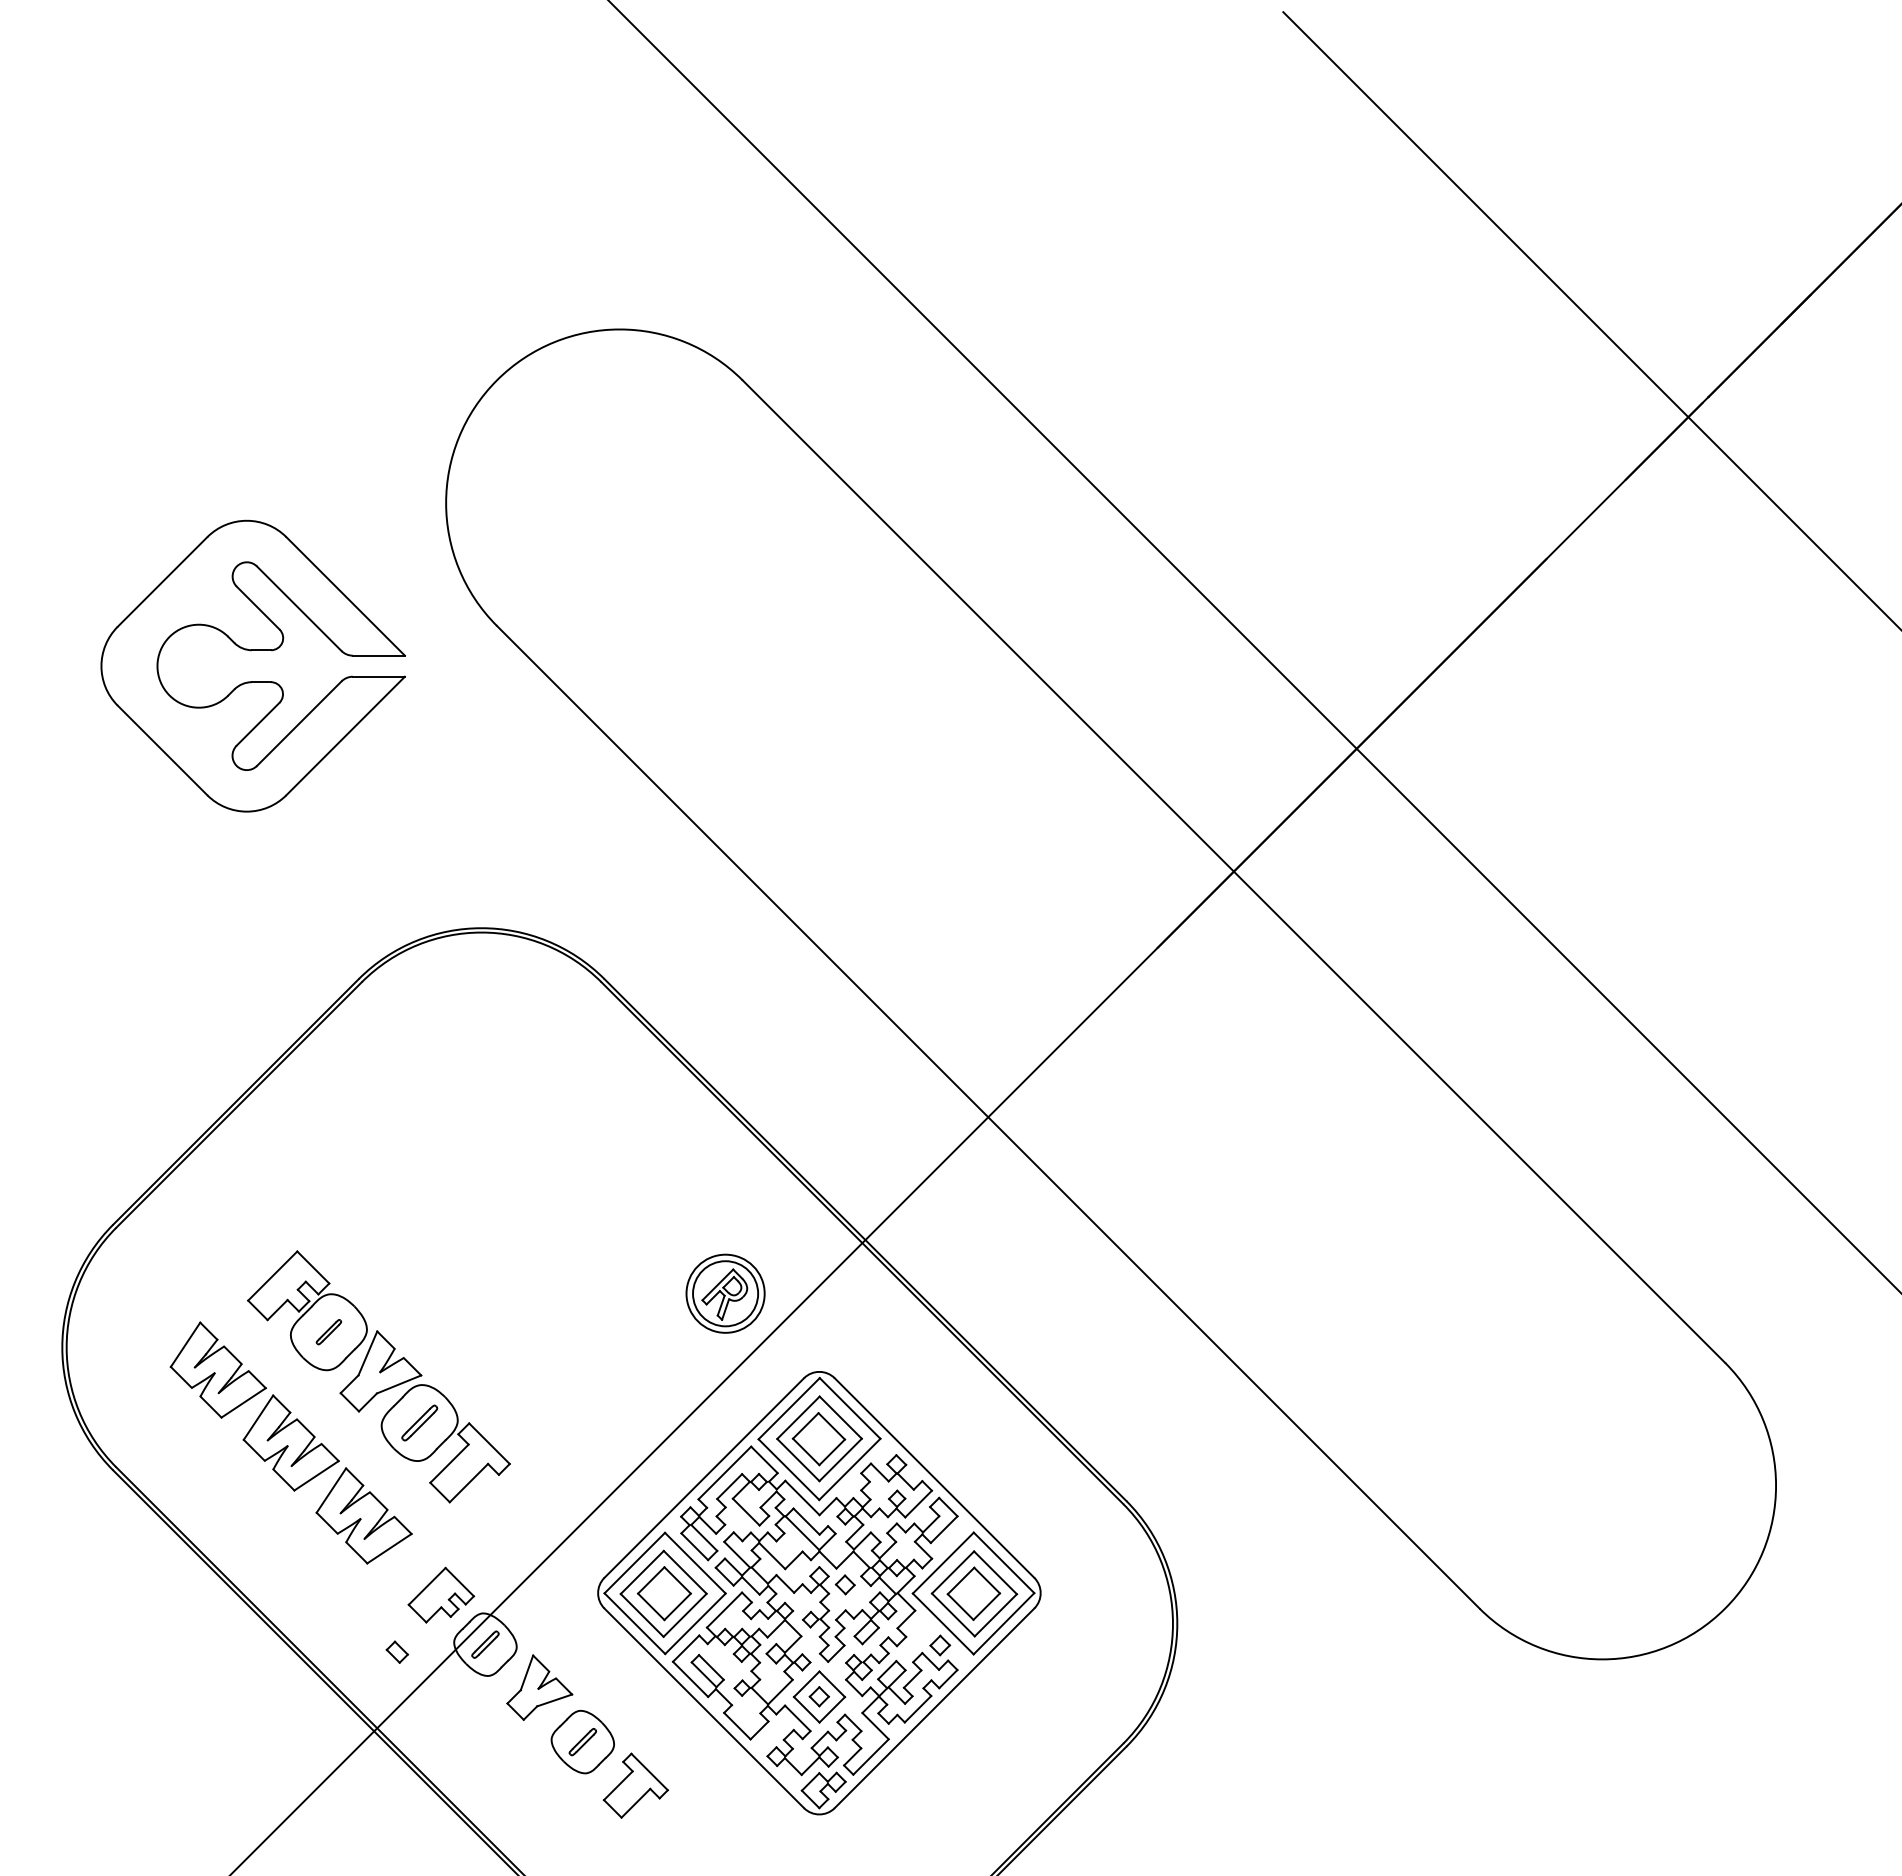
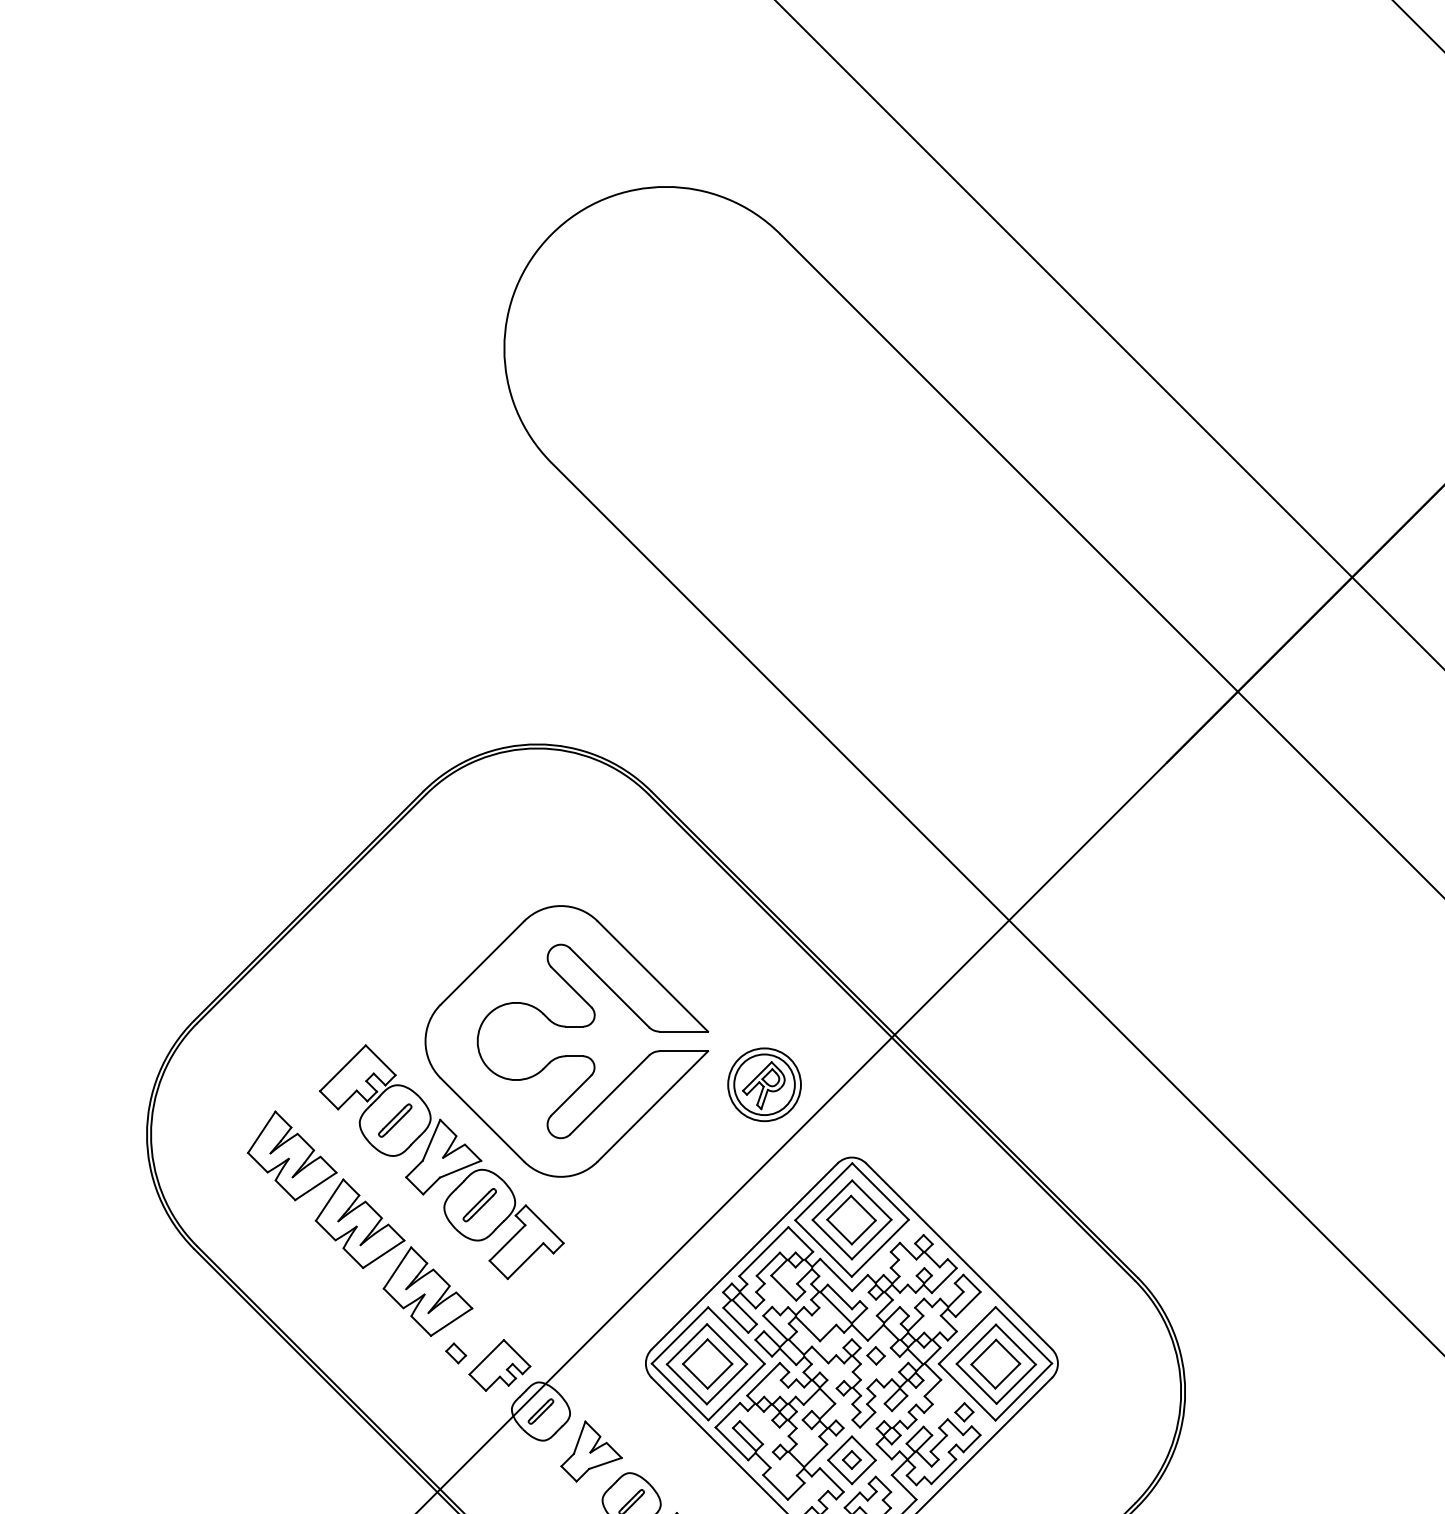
part: (251, 651) -> (565, 1027), moved
part: (328, 1331) -> (394, 1119), size x1.43
part: (396, 1651) -> (455, 1352), moved

